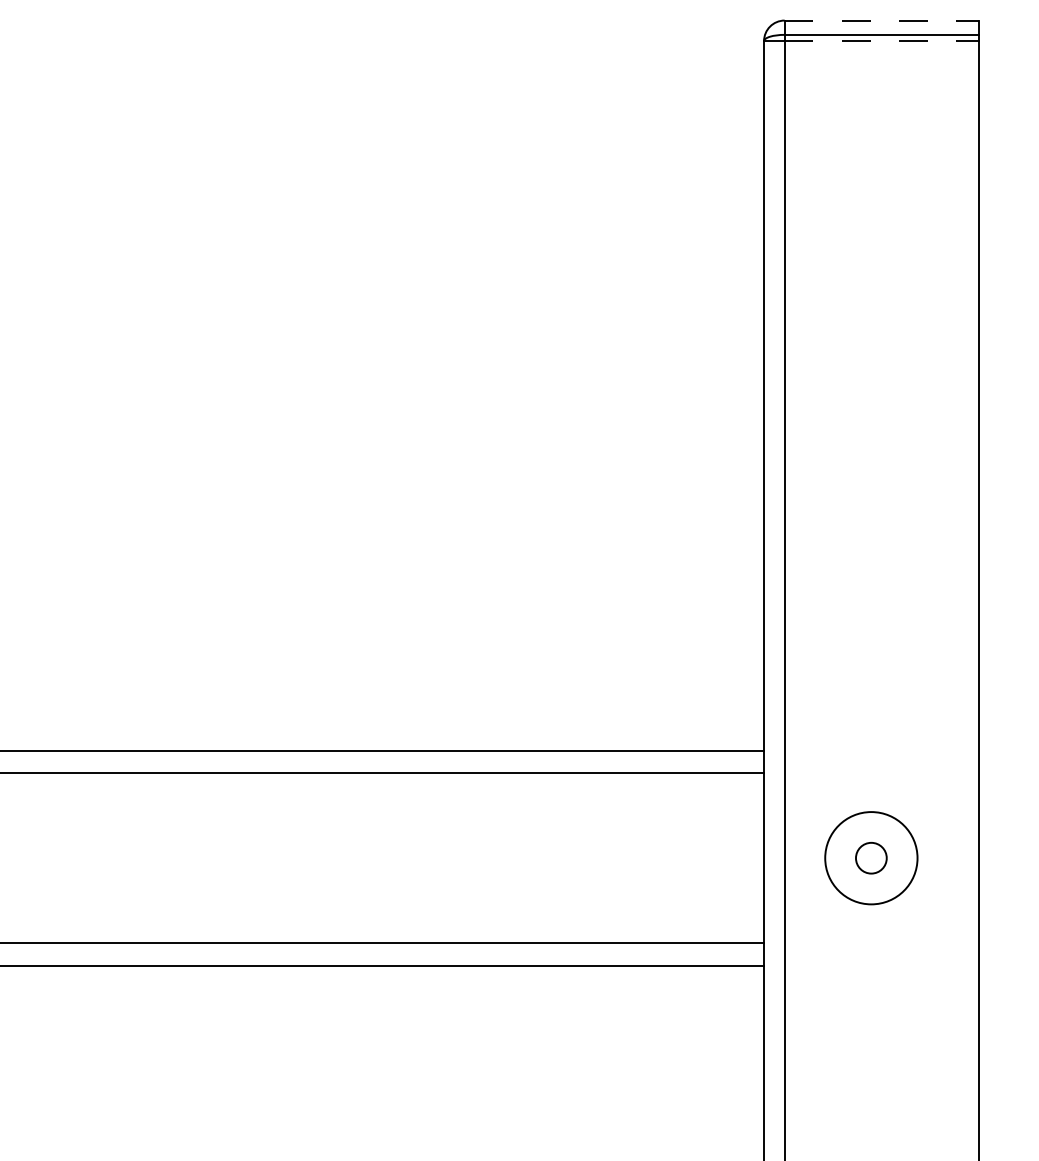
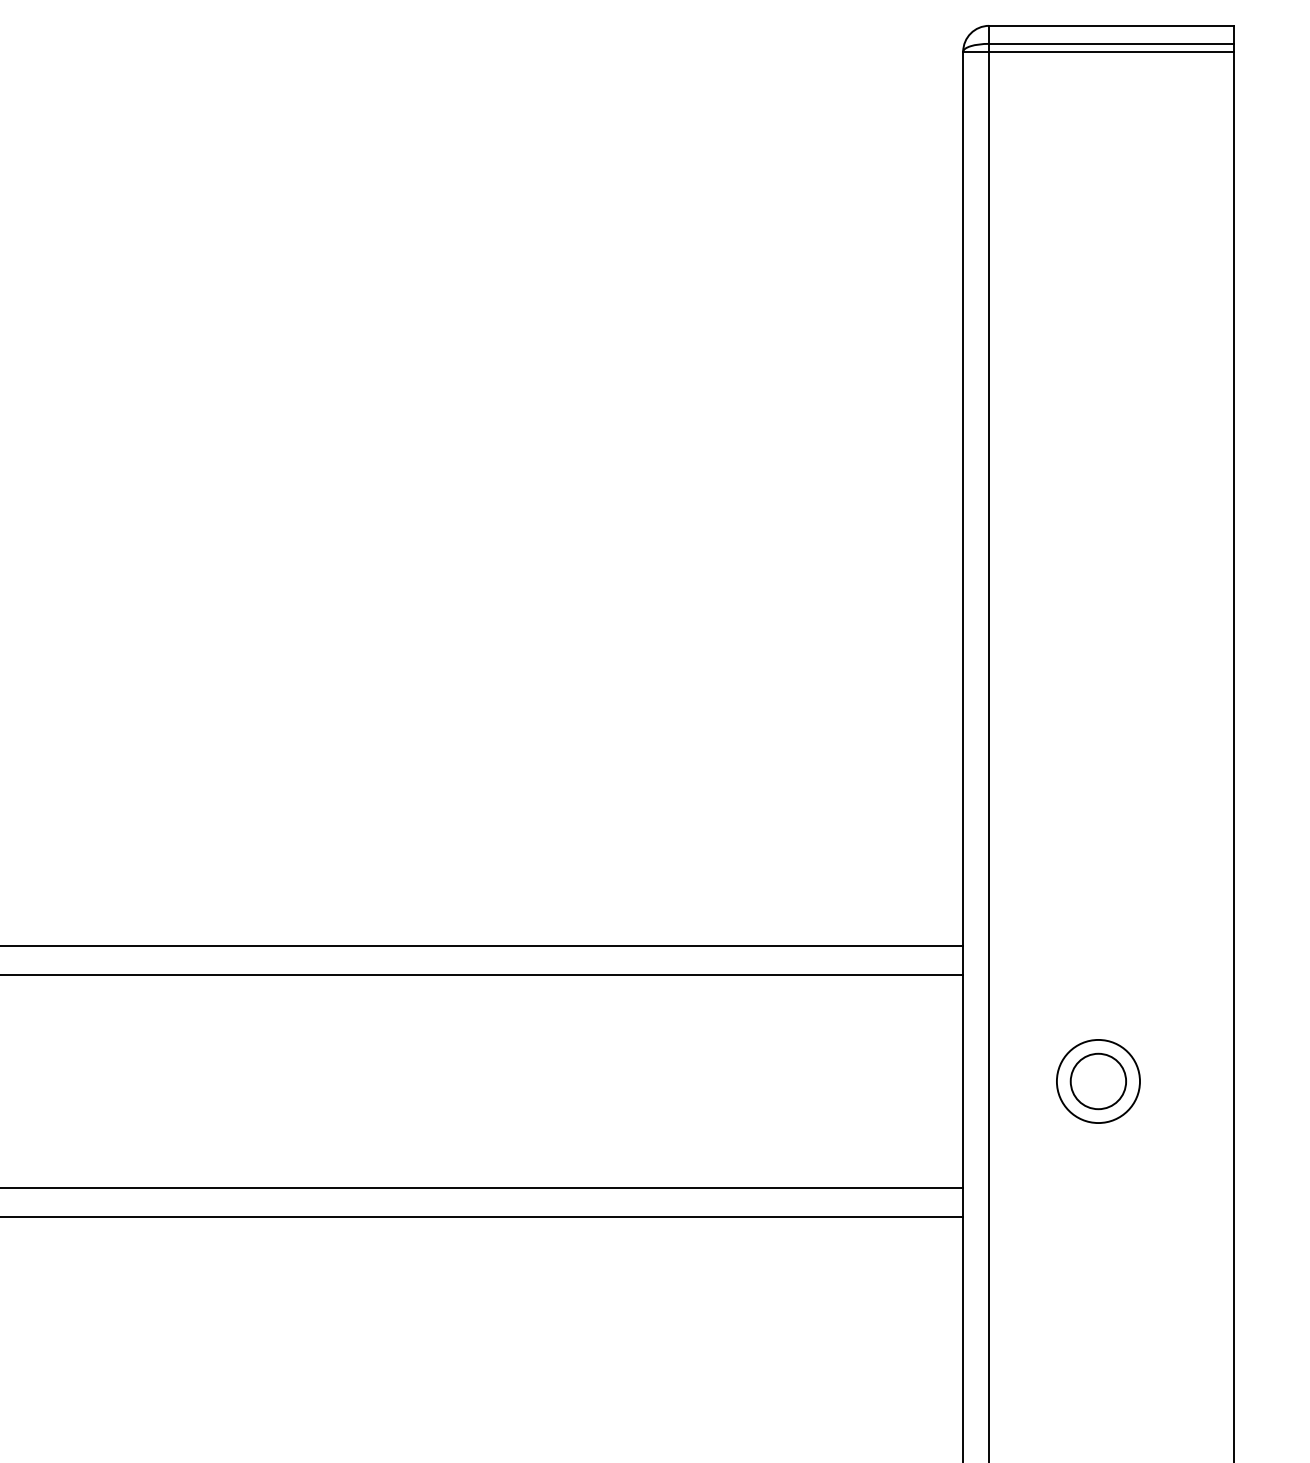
line: (881, 20) -> (1111, 25), dashed -> solid
line: (881, 40) -> (1111, 51), dashed -> solid
circle: (871, 858) -> (1098, 1081), size x0.71
circle: (871, 858) -> (1098, 1081), size x1.43

